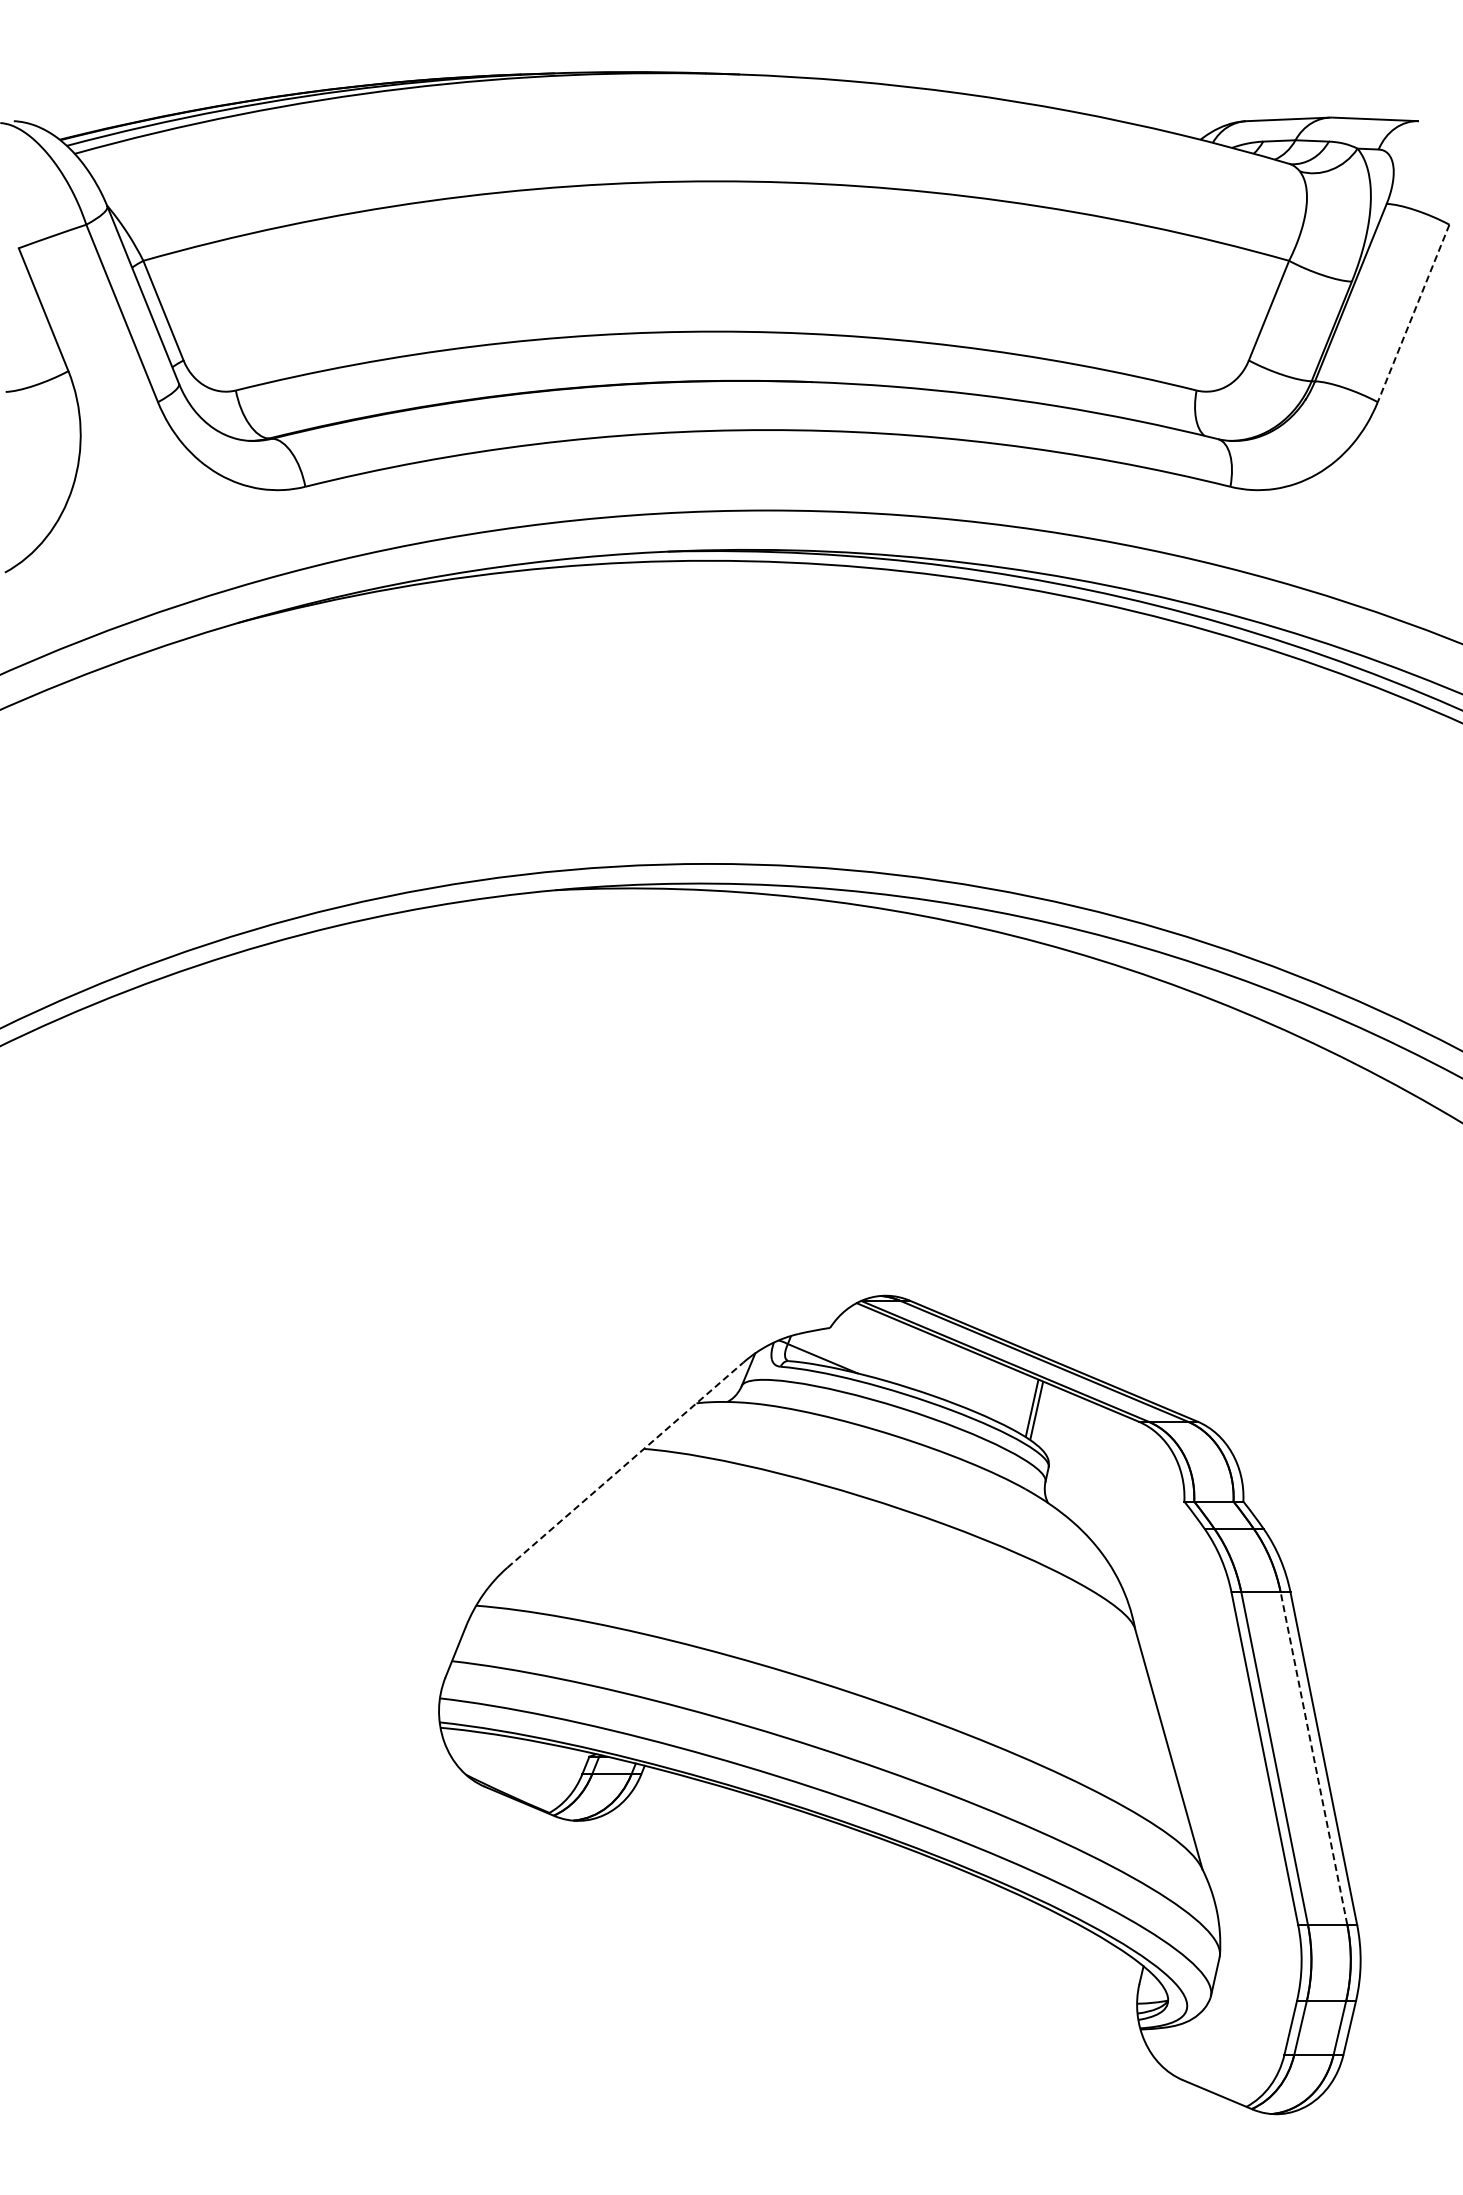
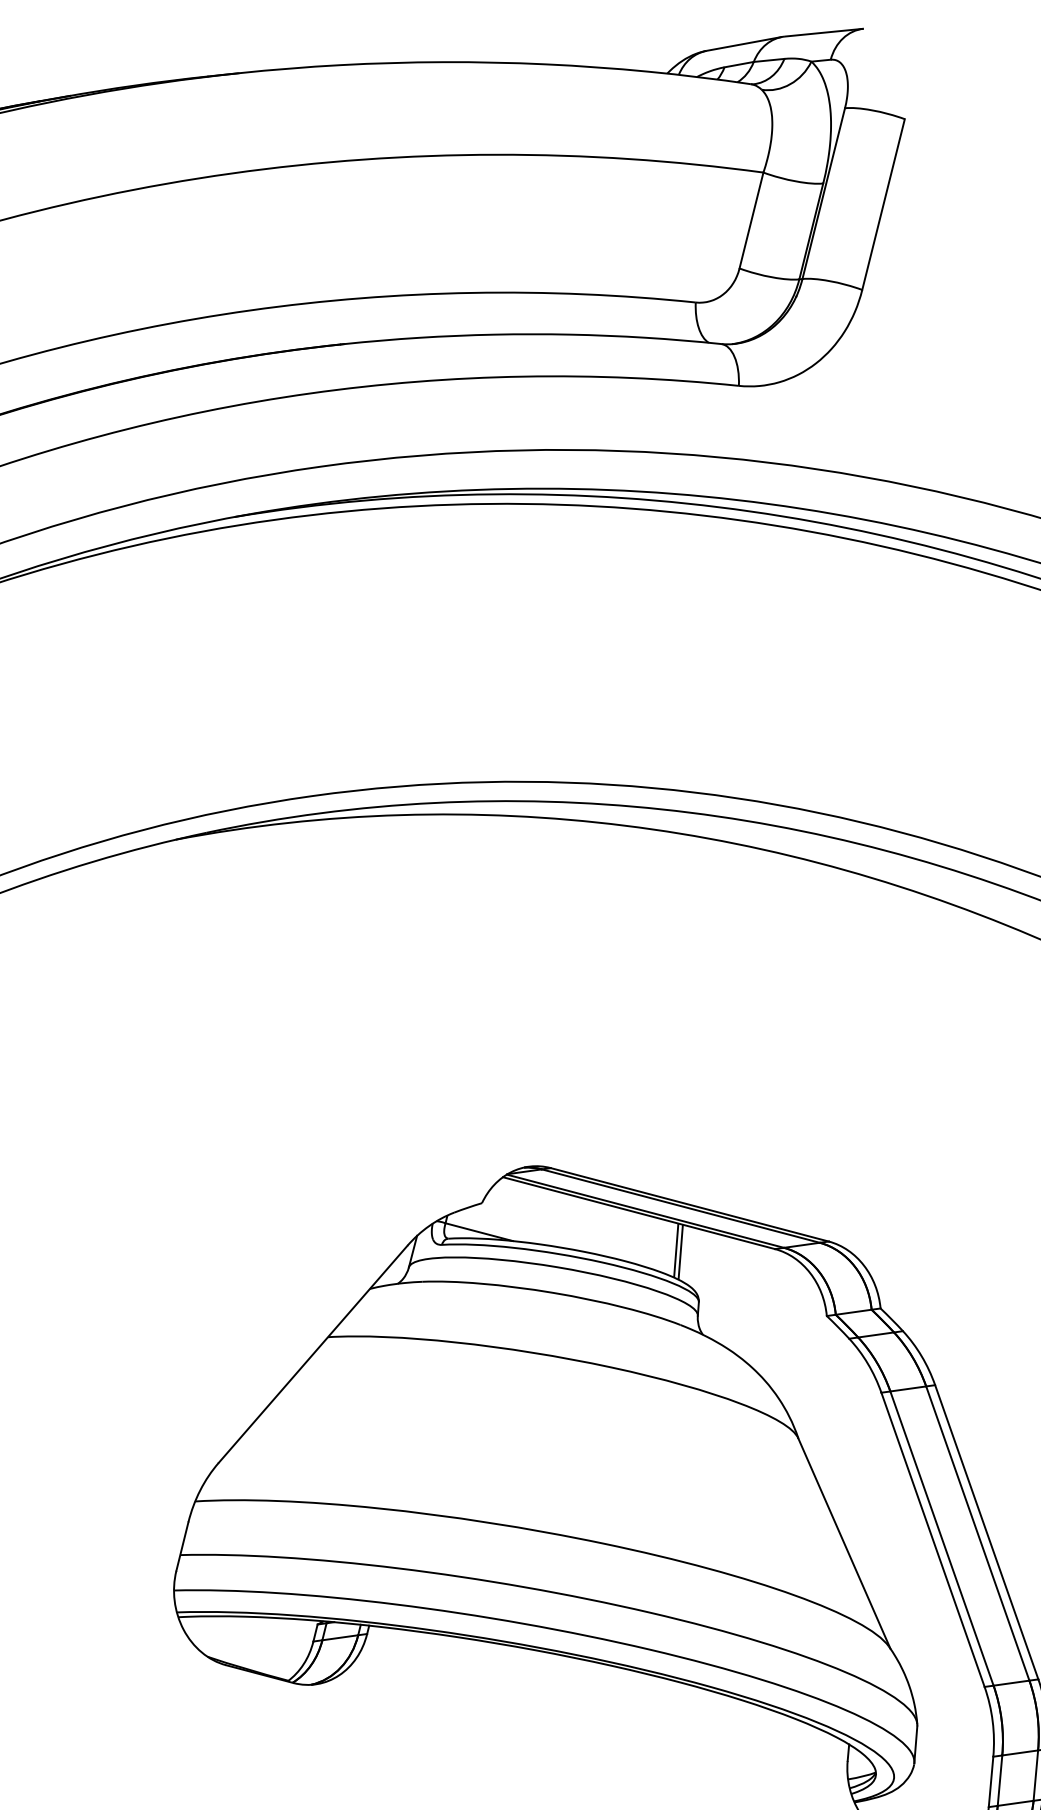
line: (1413, 313) -> (883, 204), dashed -> solid
line: (625, 1464) -> (313, 1353), dashed -> solid
line: (1314, 1758) -> (978, 1533), dashed -> solid

